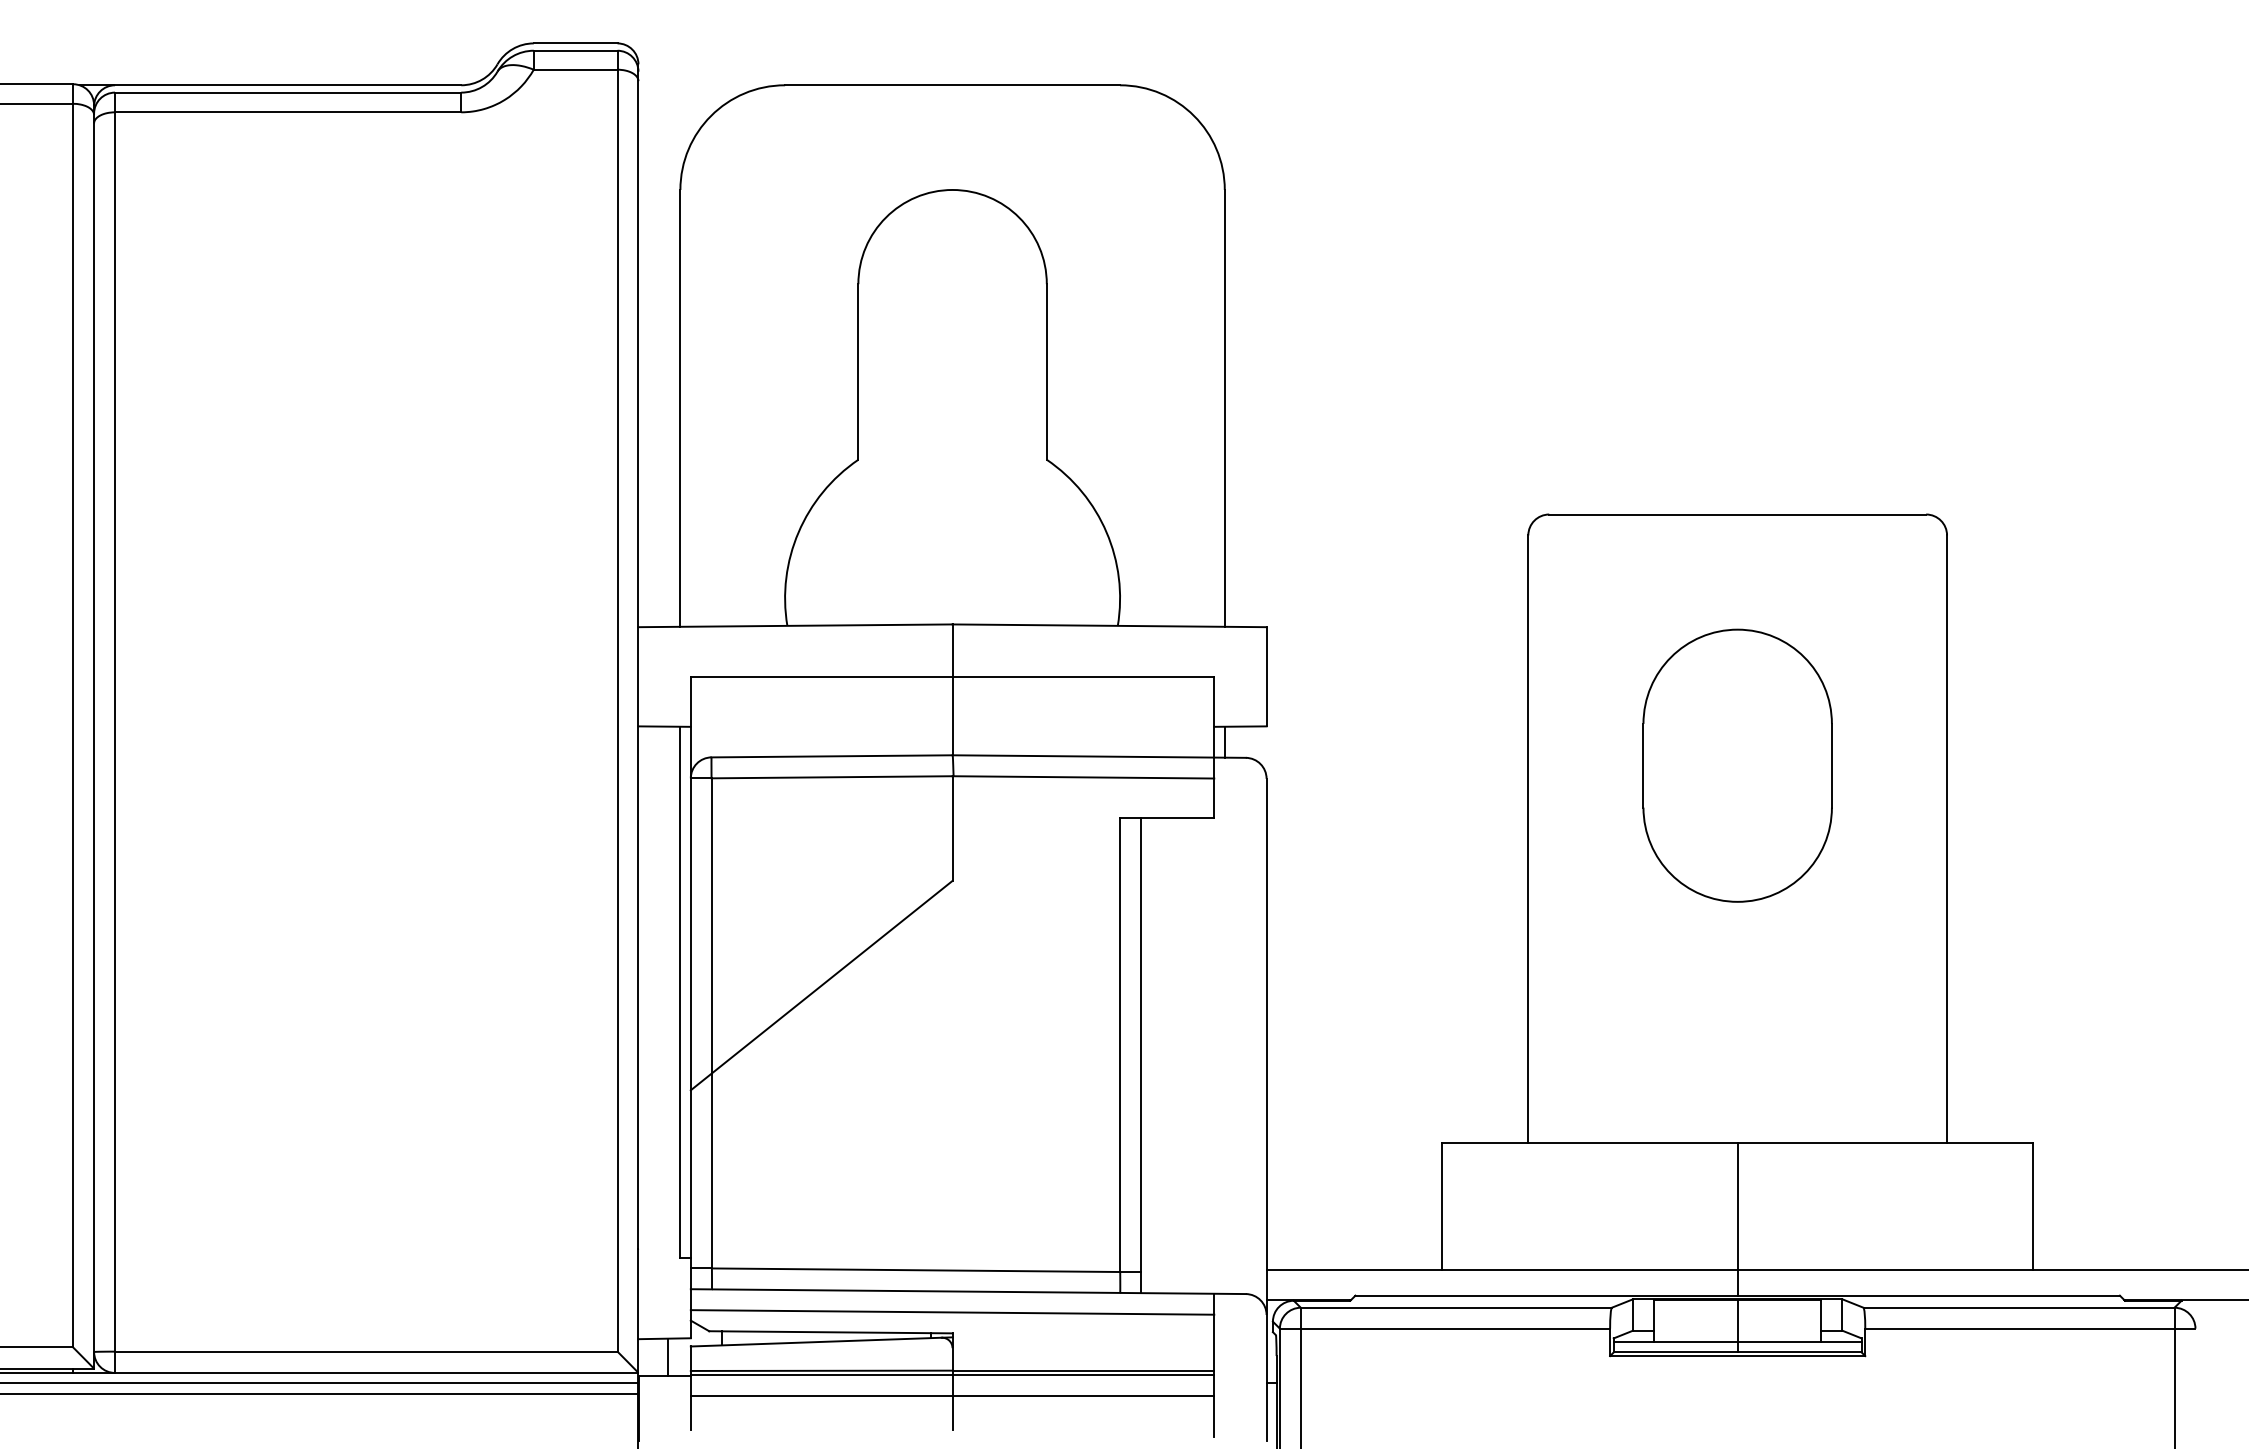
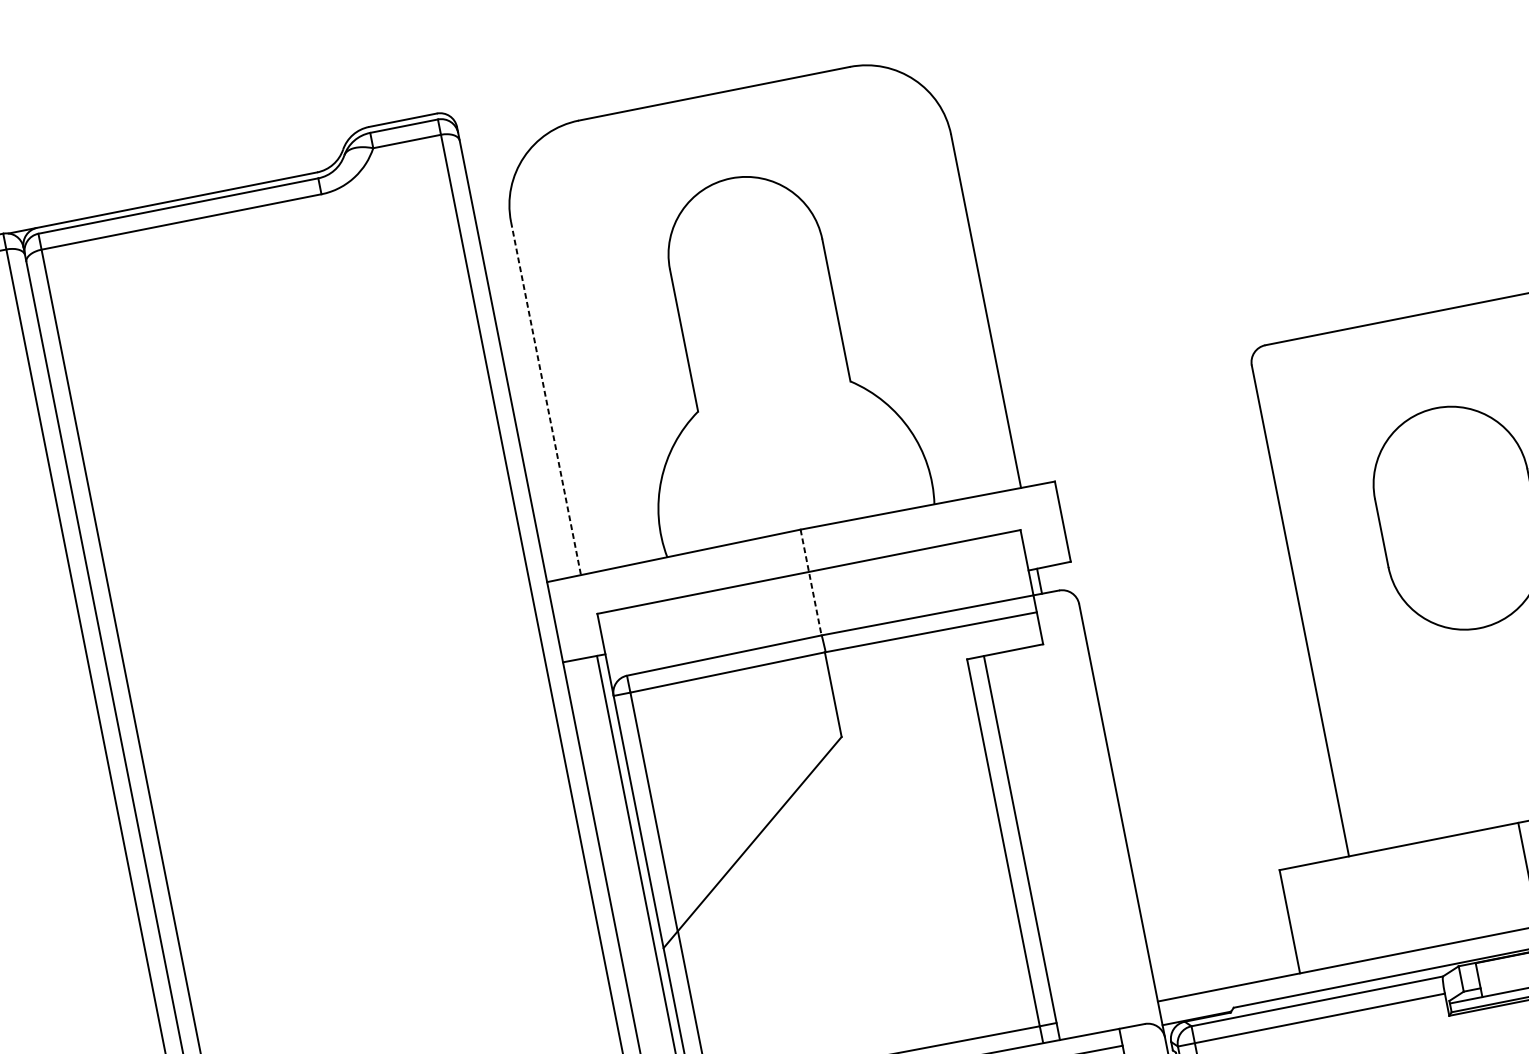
line: (680, 408) -> (546, 398), solid -> dashed
line: (952, 690) -> (811, 583), solid -> dashed

